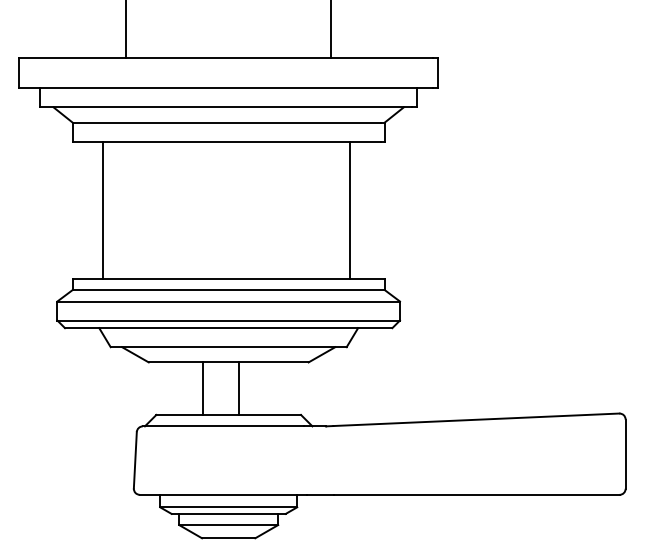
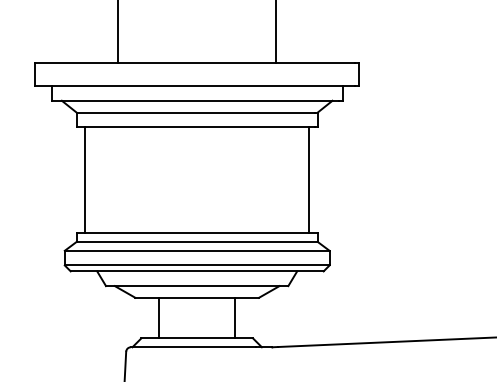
line: (103, 209) -> (85, 179), moved
line: (350, 209) -> (309, 179), moved
line: (203, 388) -> (159, 318), moved
line: (239, 388) -> (235, 318), moved

